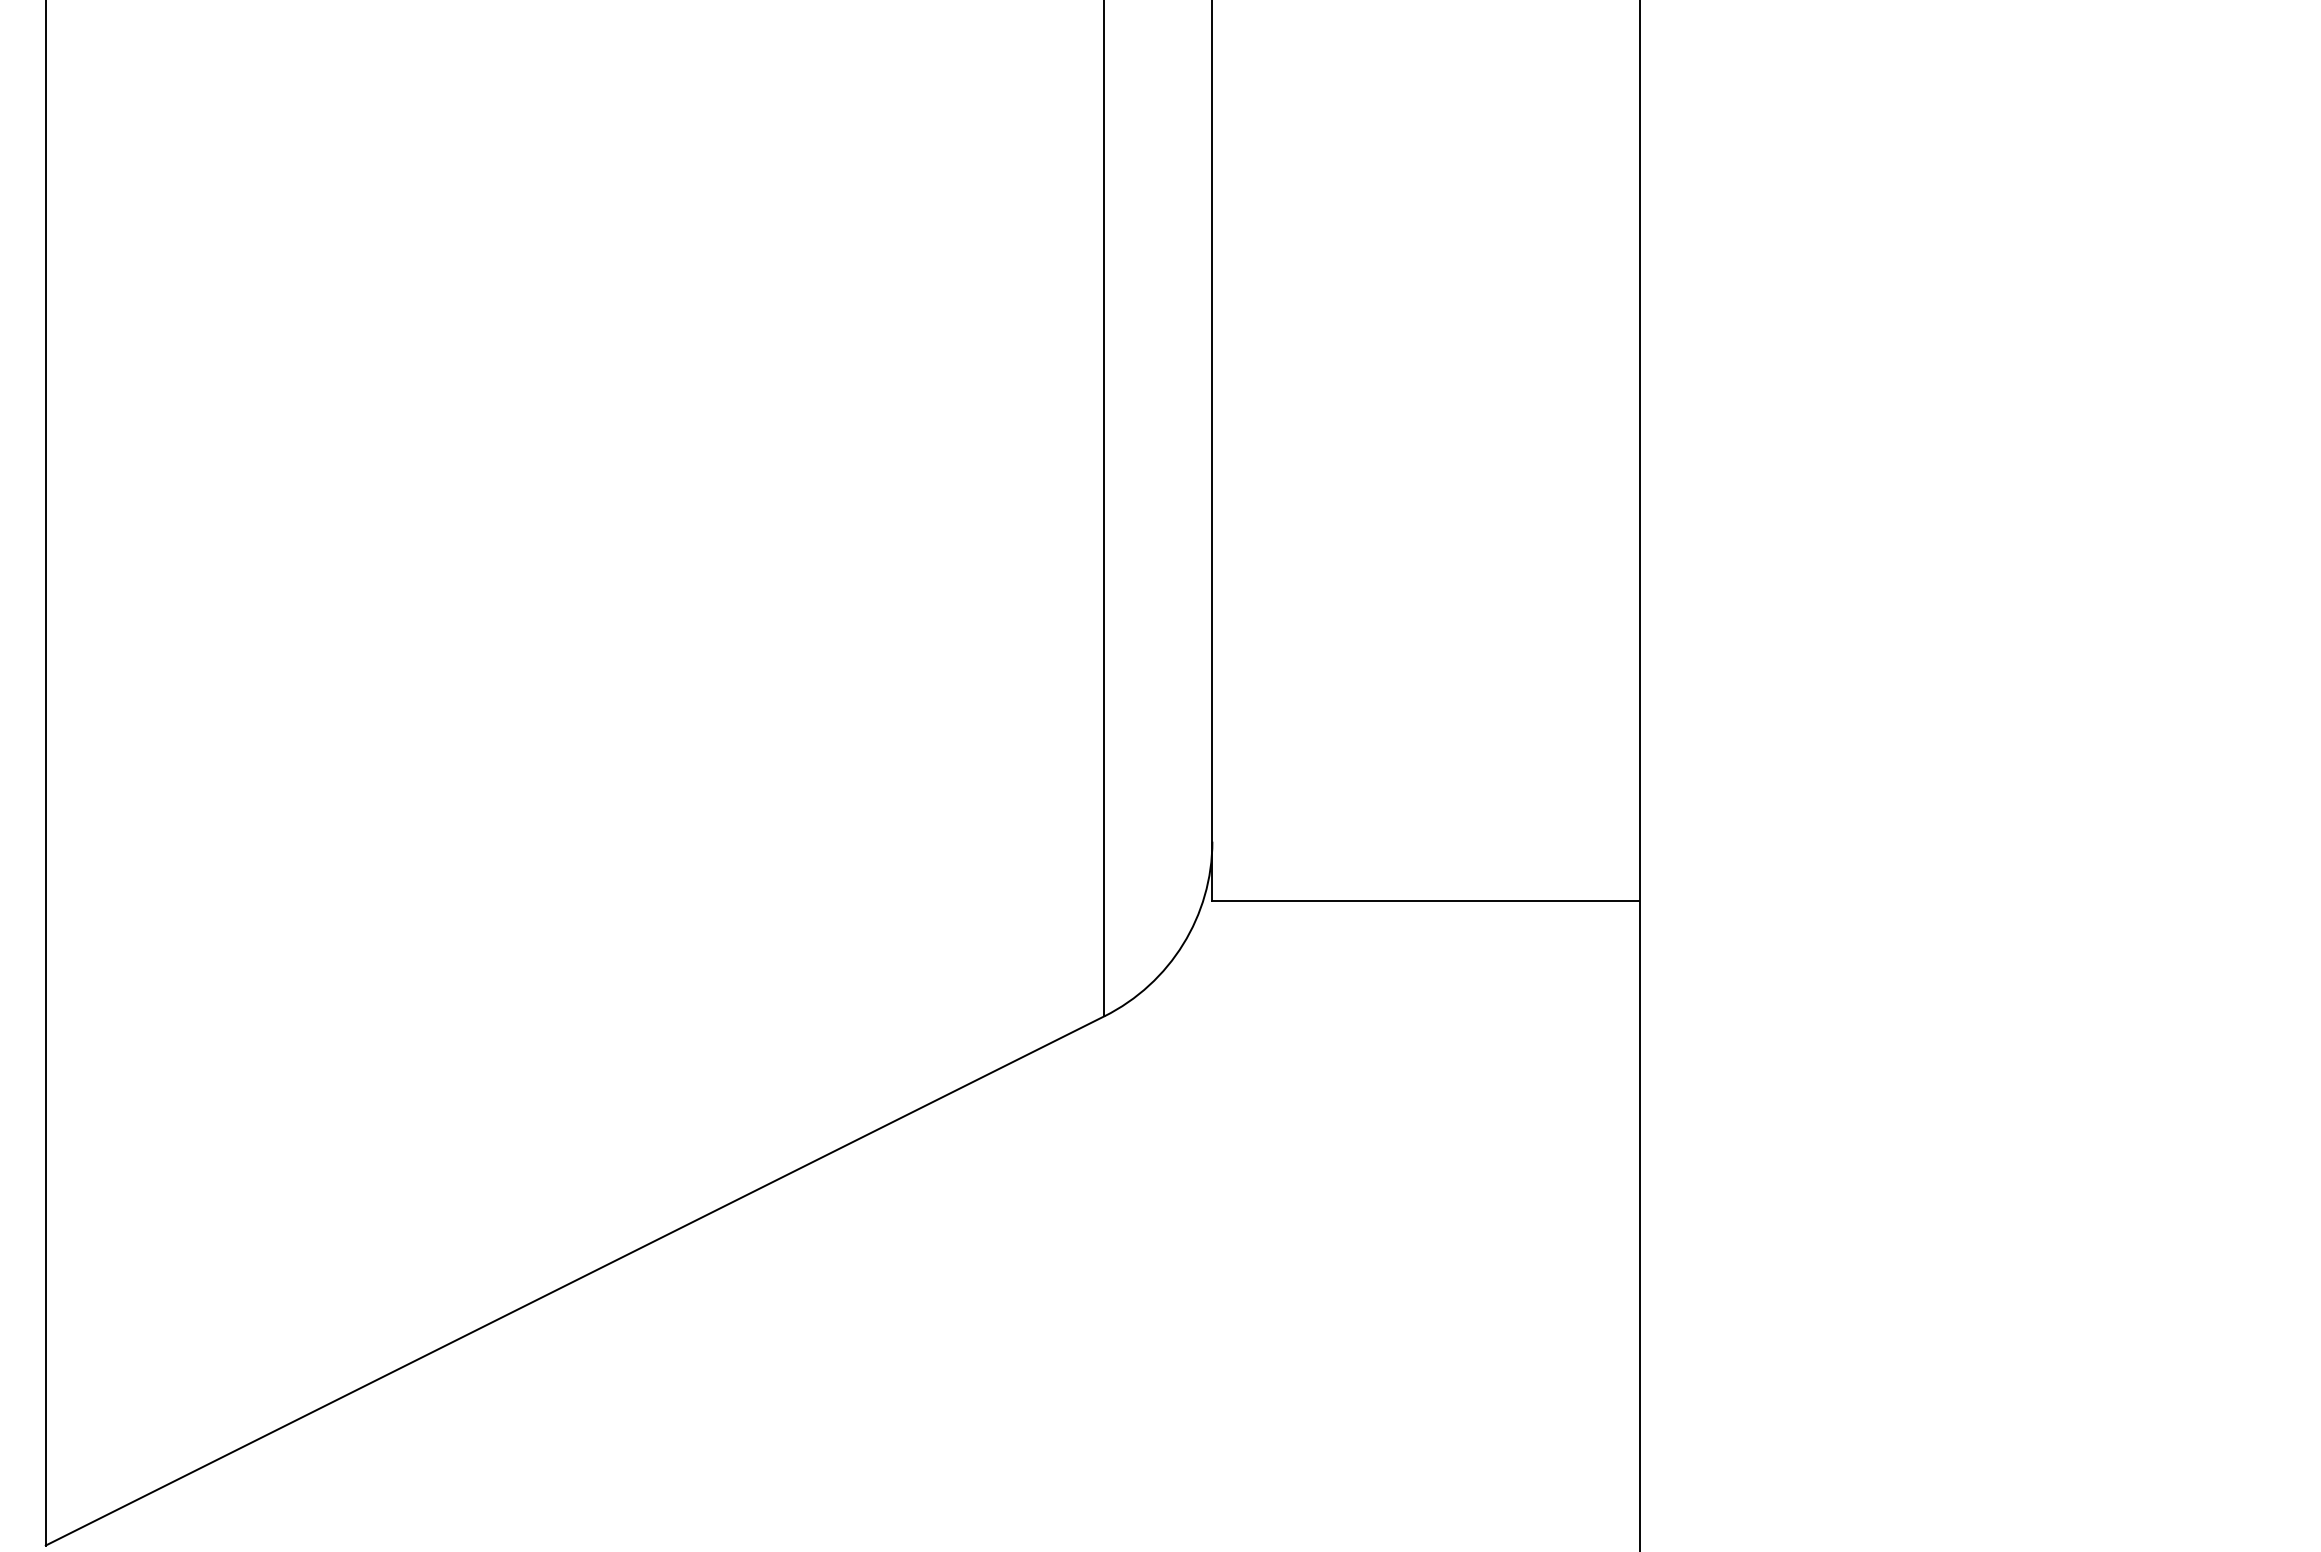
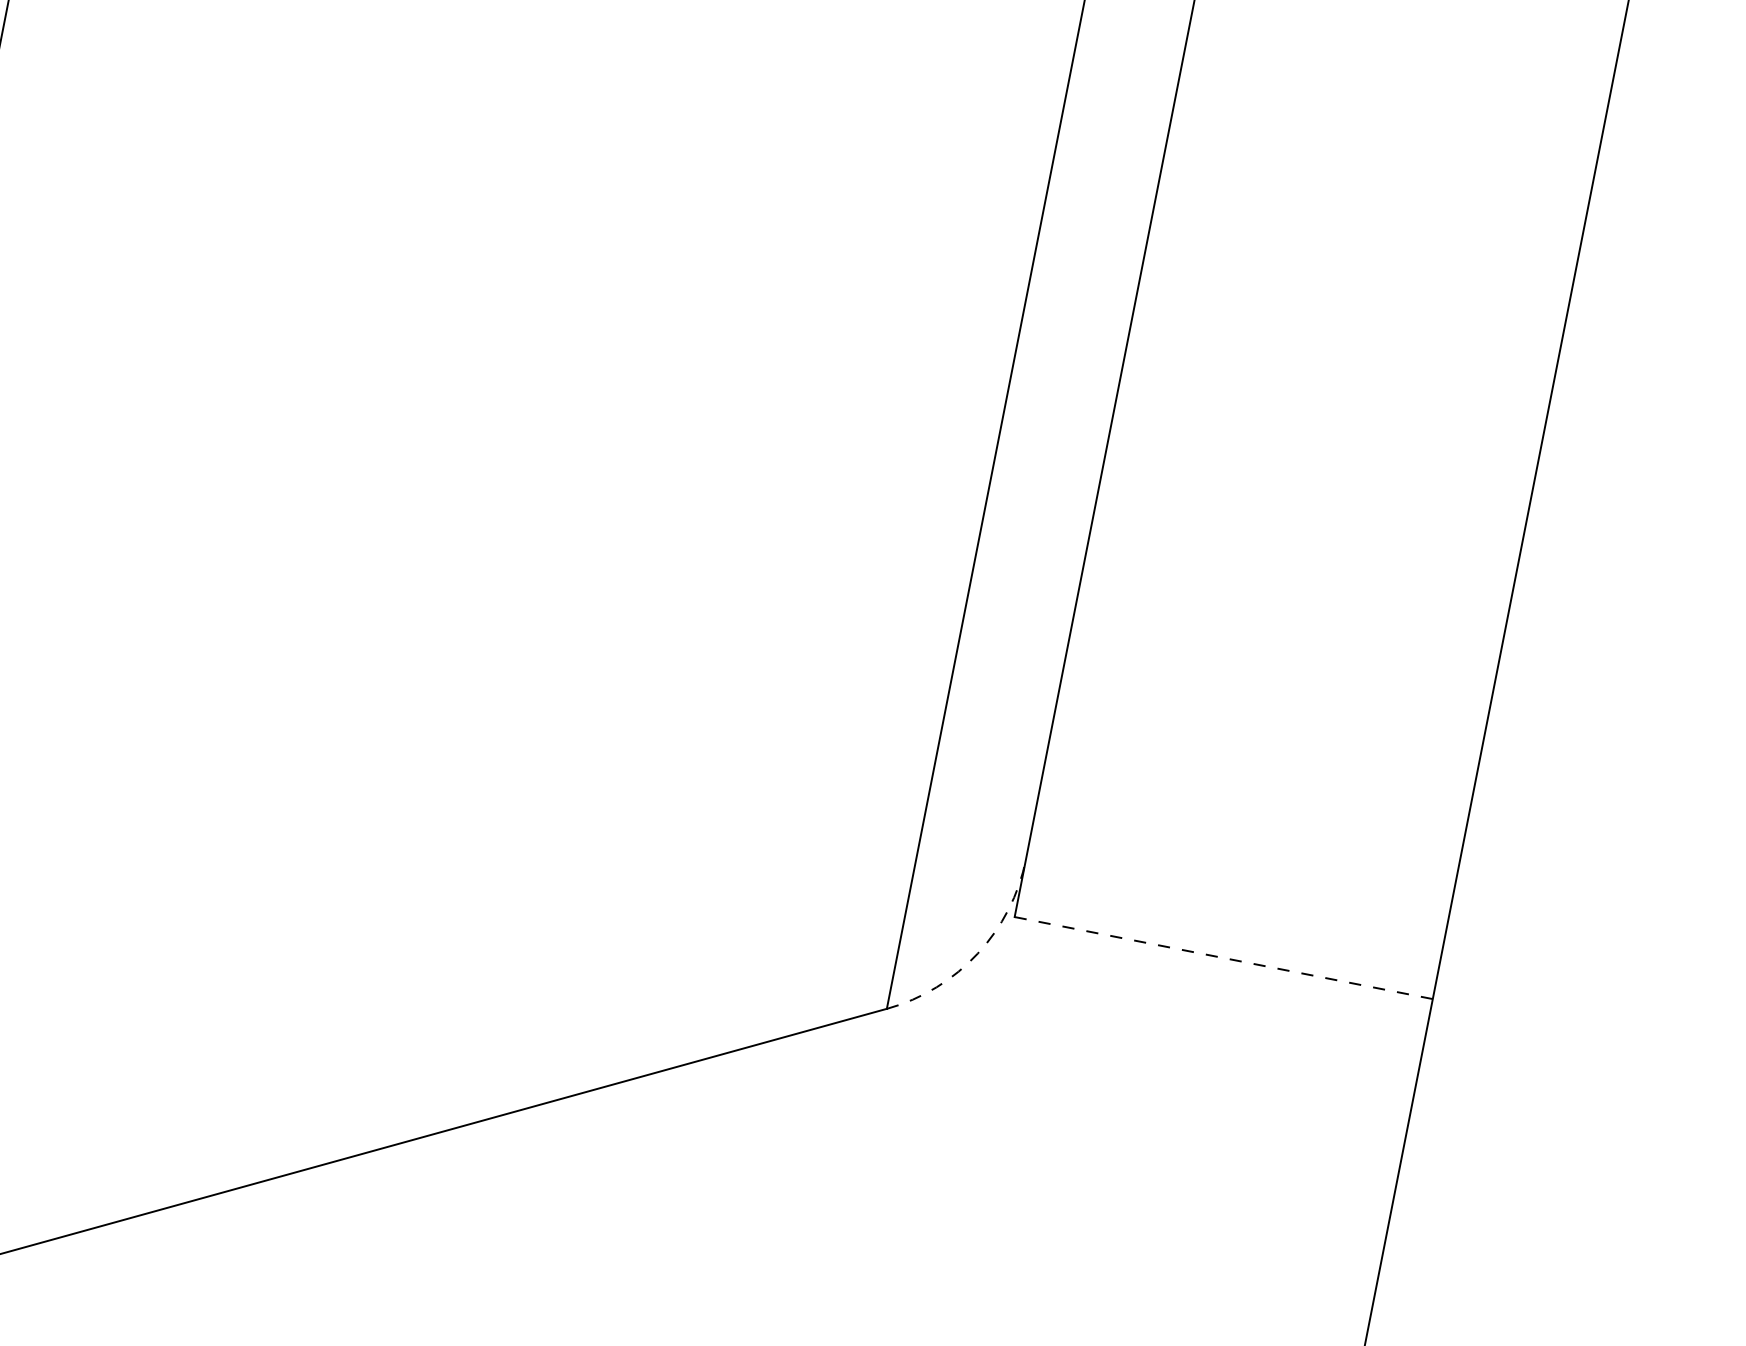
line: (1425, 901) -> (1223, 958), solid -> dashed
arc: (1183, 944) -> (978, 953), solid -> dashed

